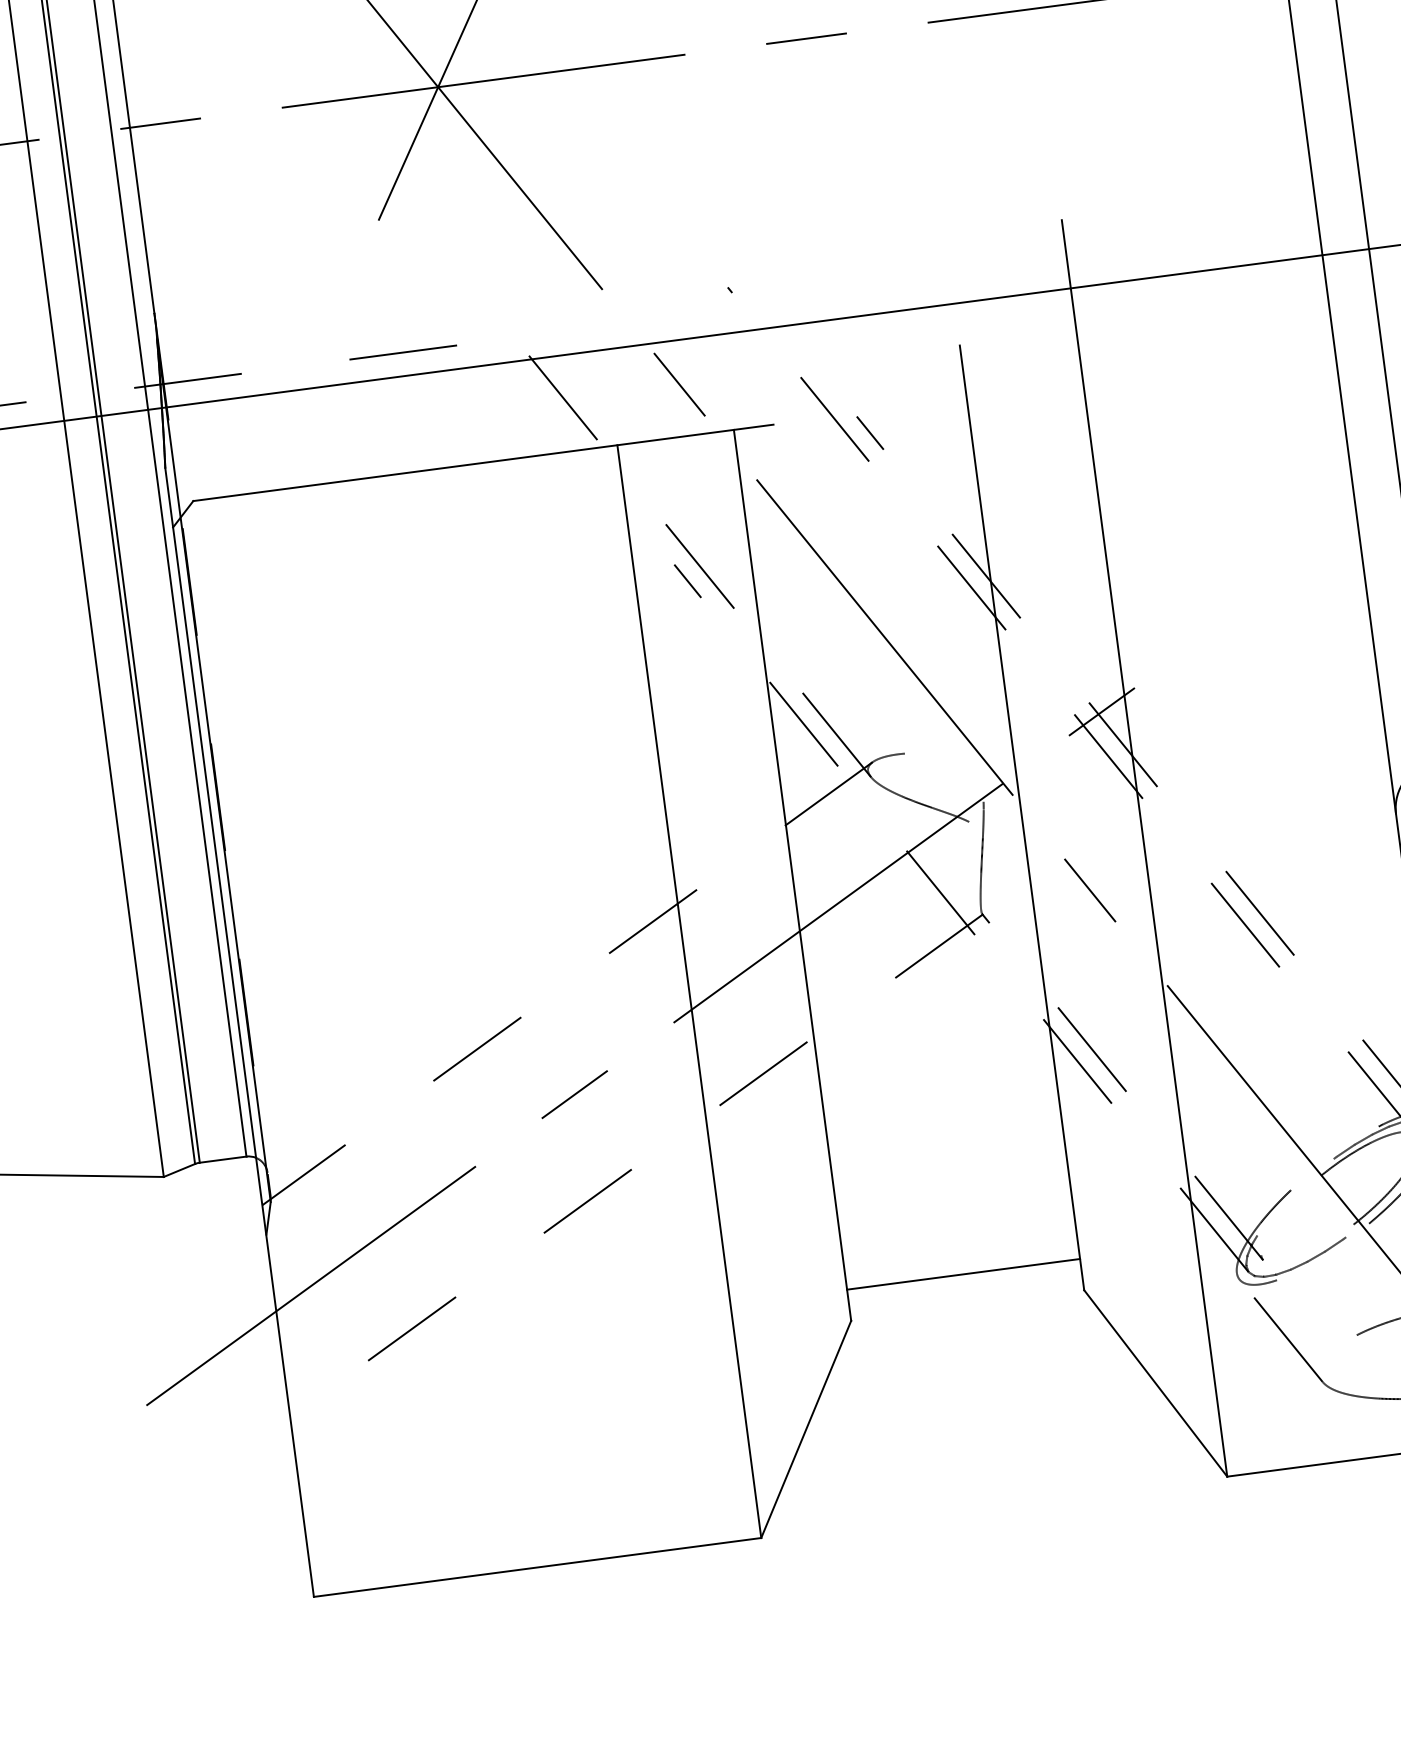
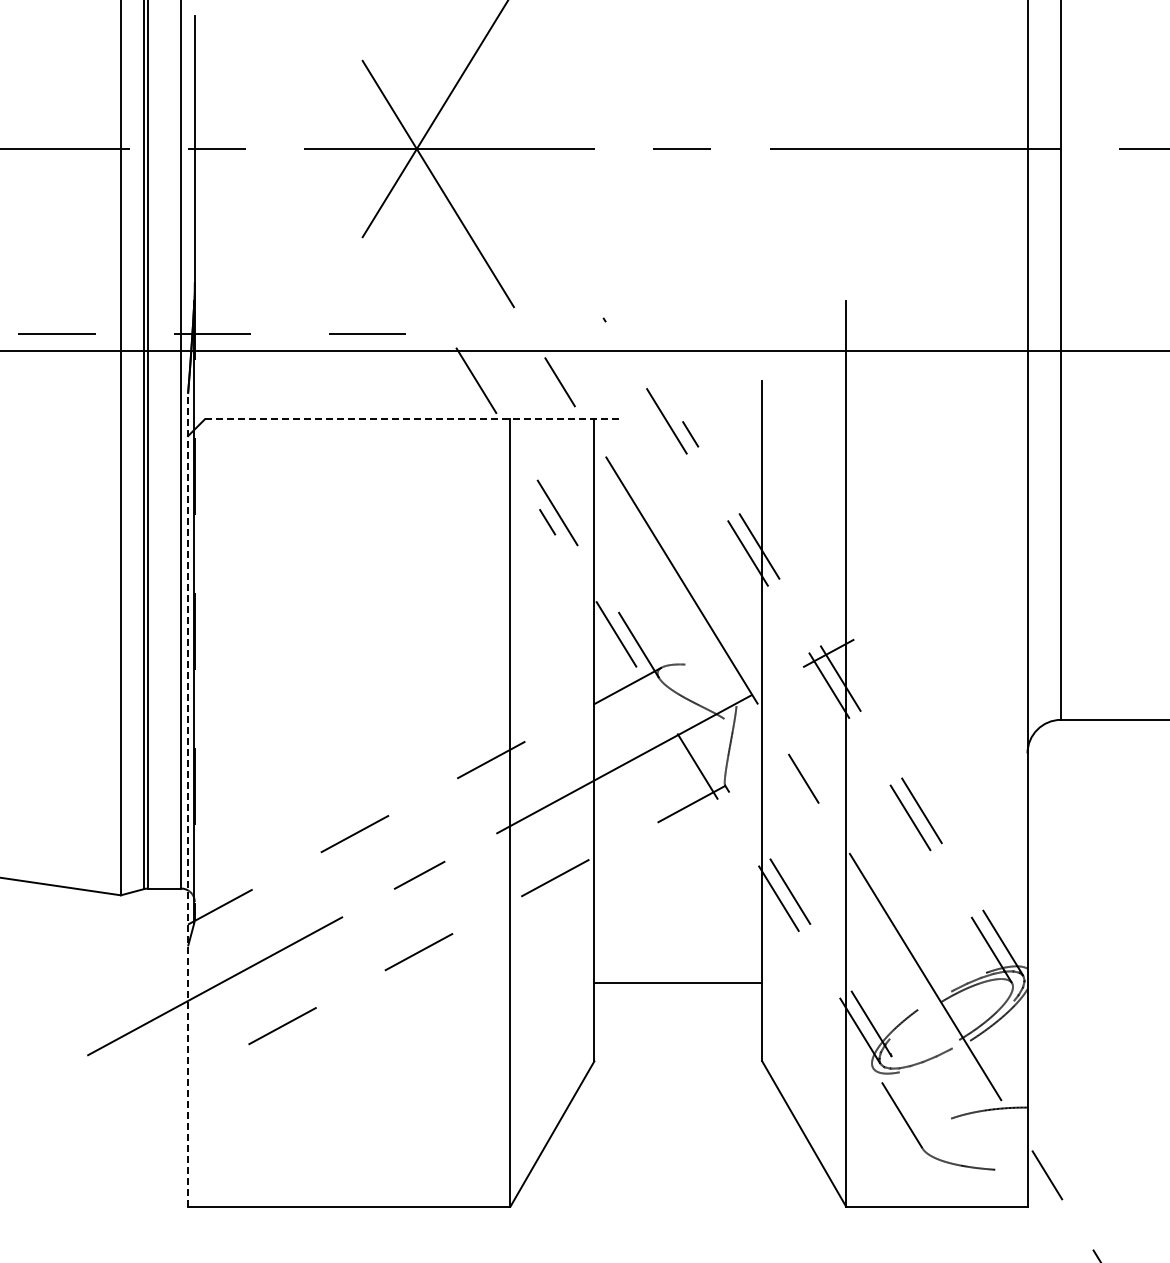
line: (484, 462) -> (414, 419), solid -> dashed
line: (240, 1033) -> (188, 800), solid -> dashed
line: (963, 1273) -> (678, 982), moved

